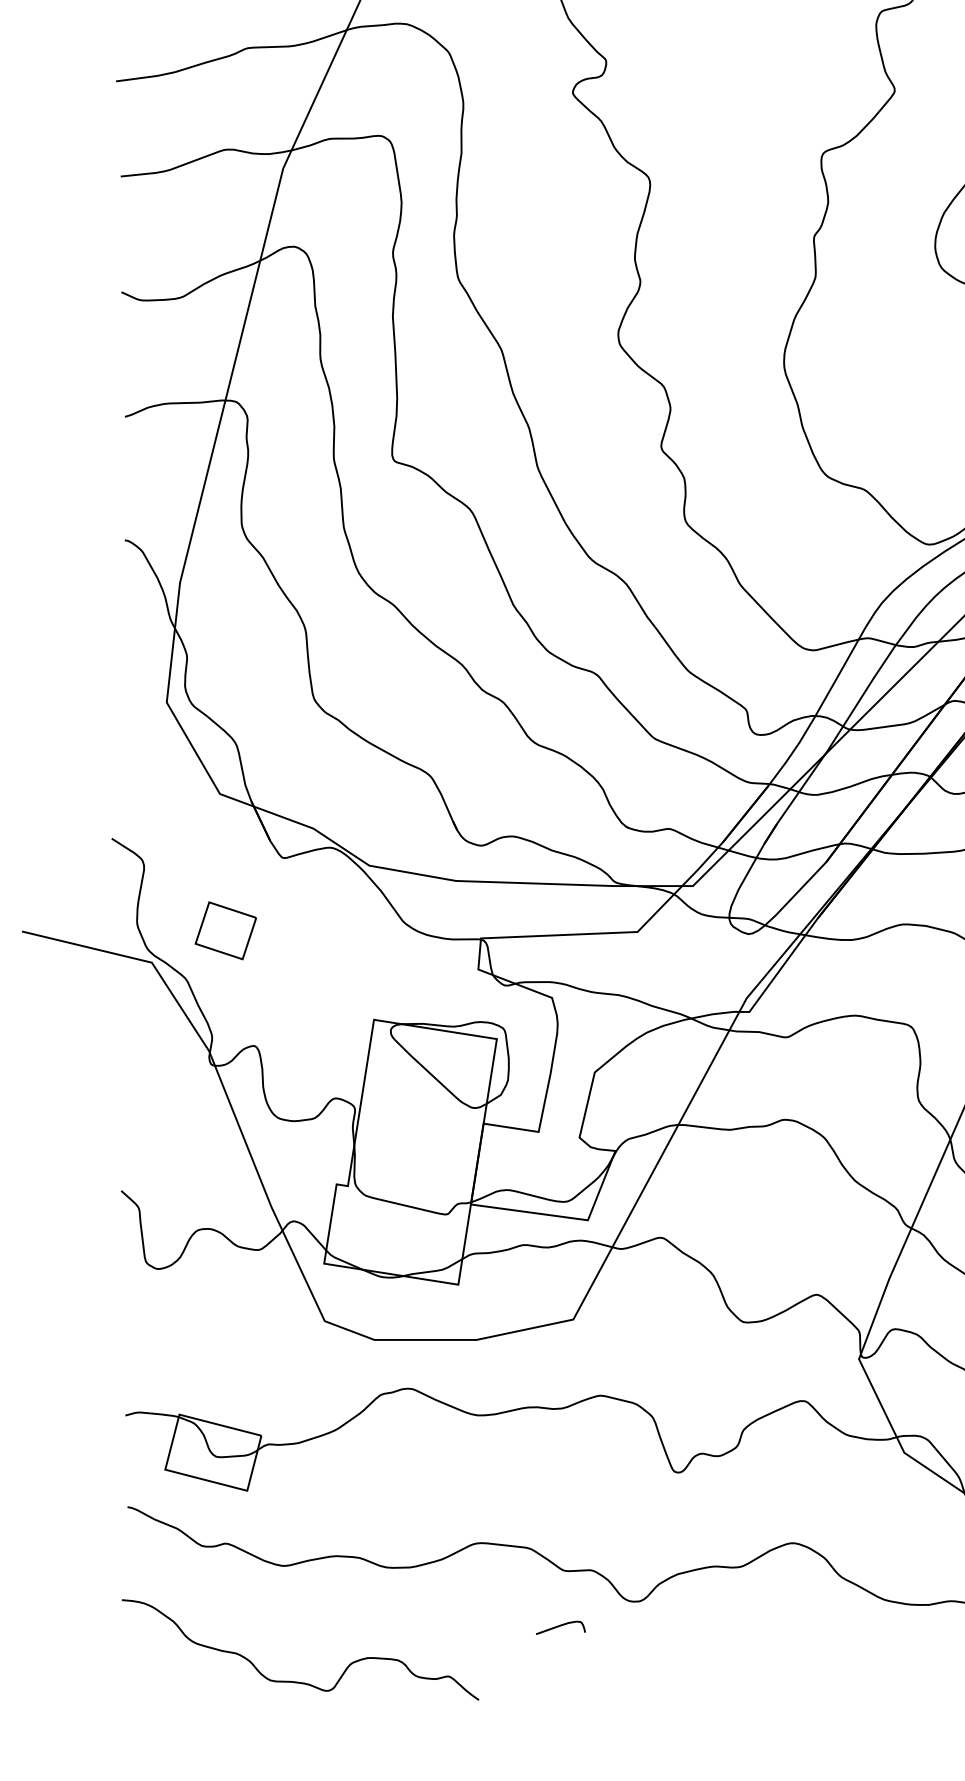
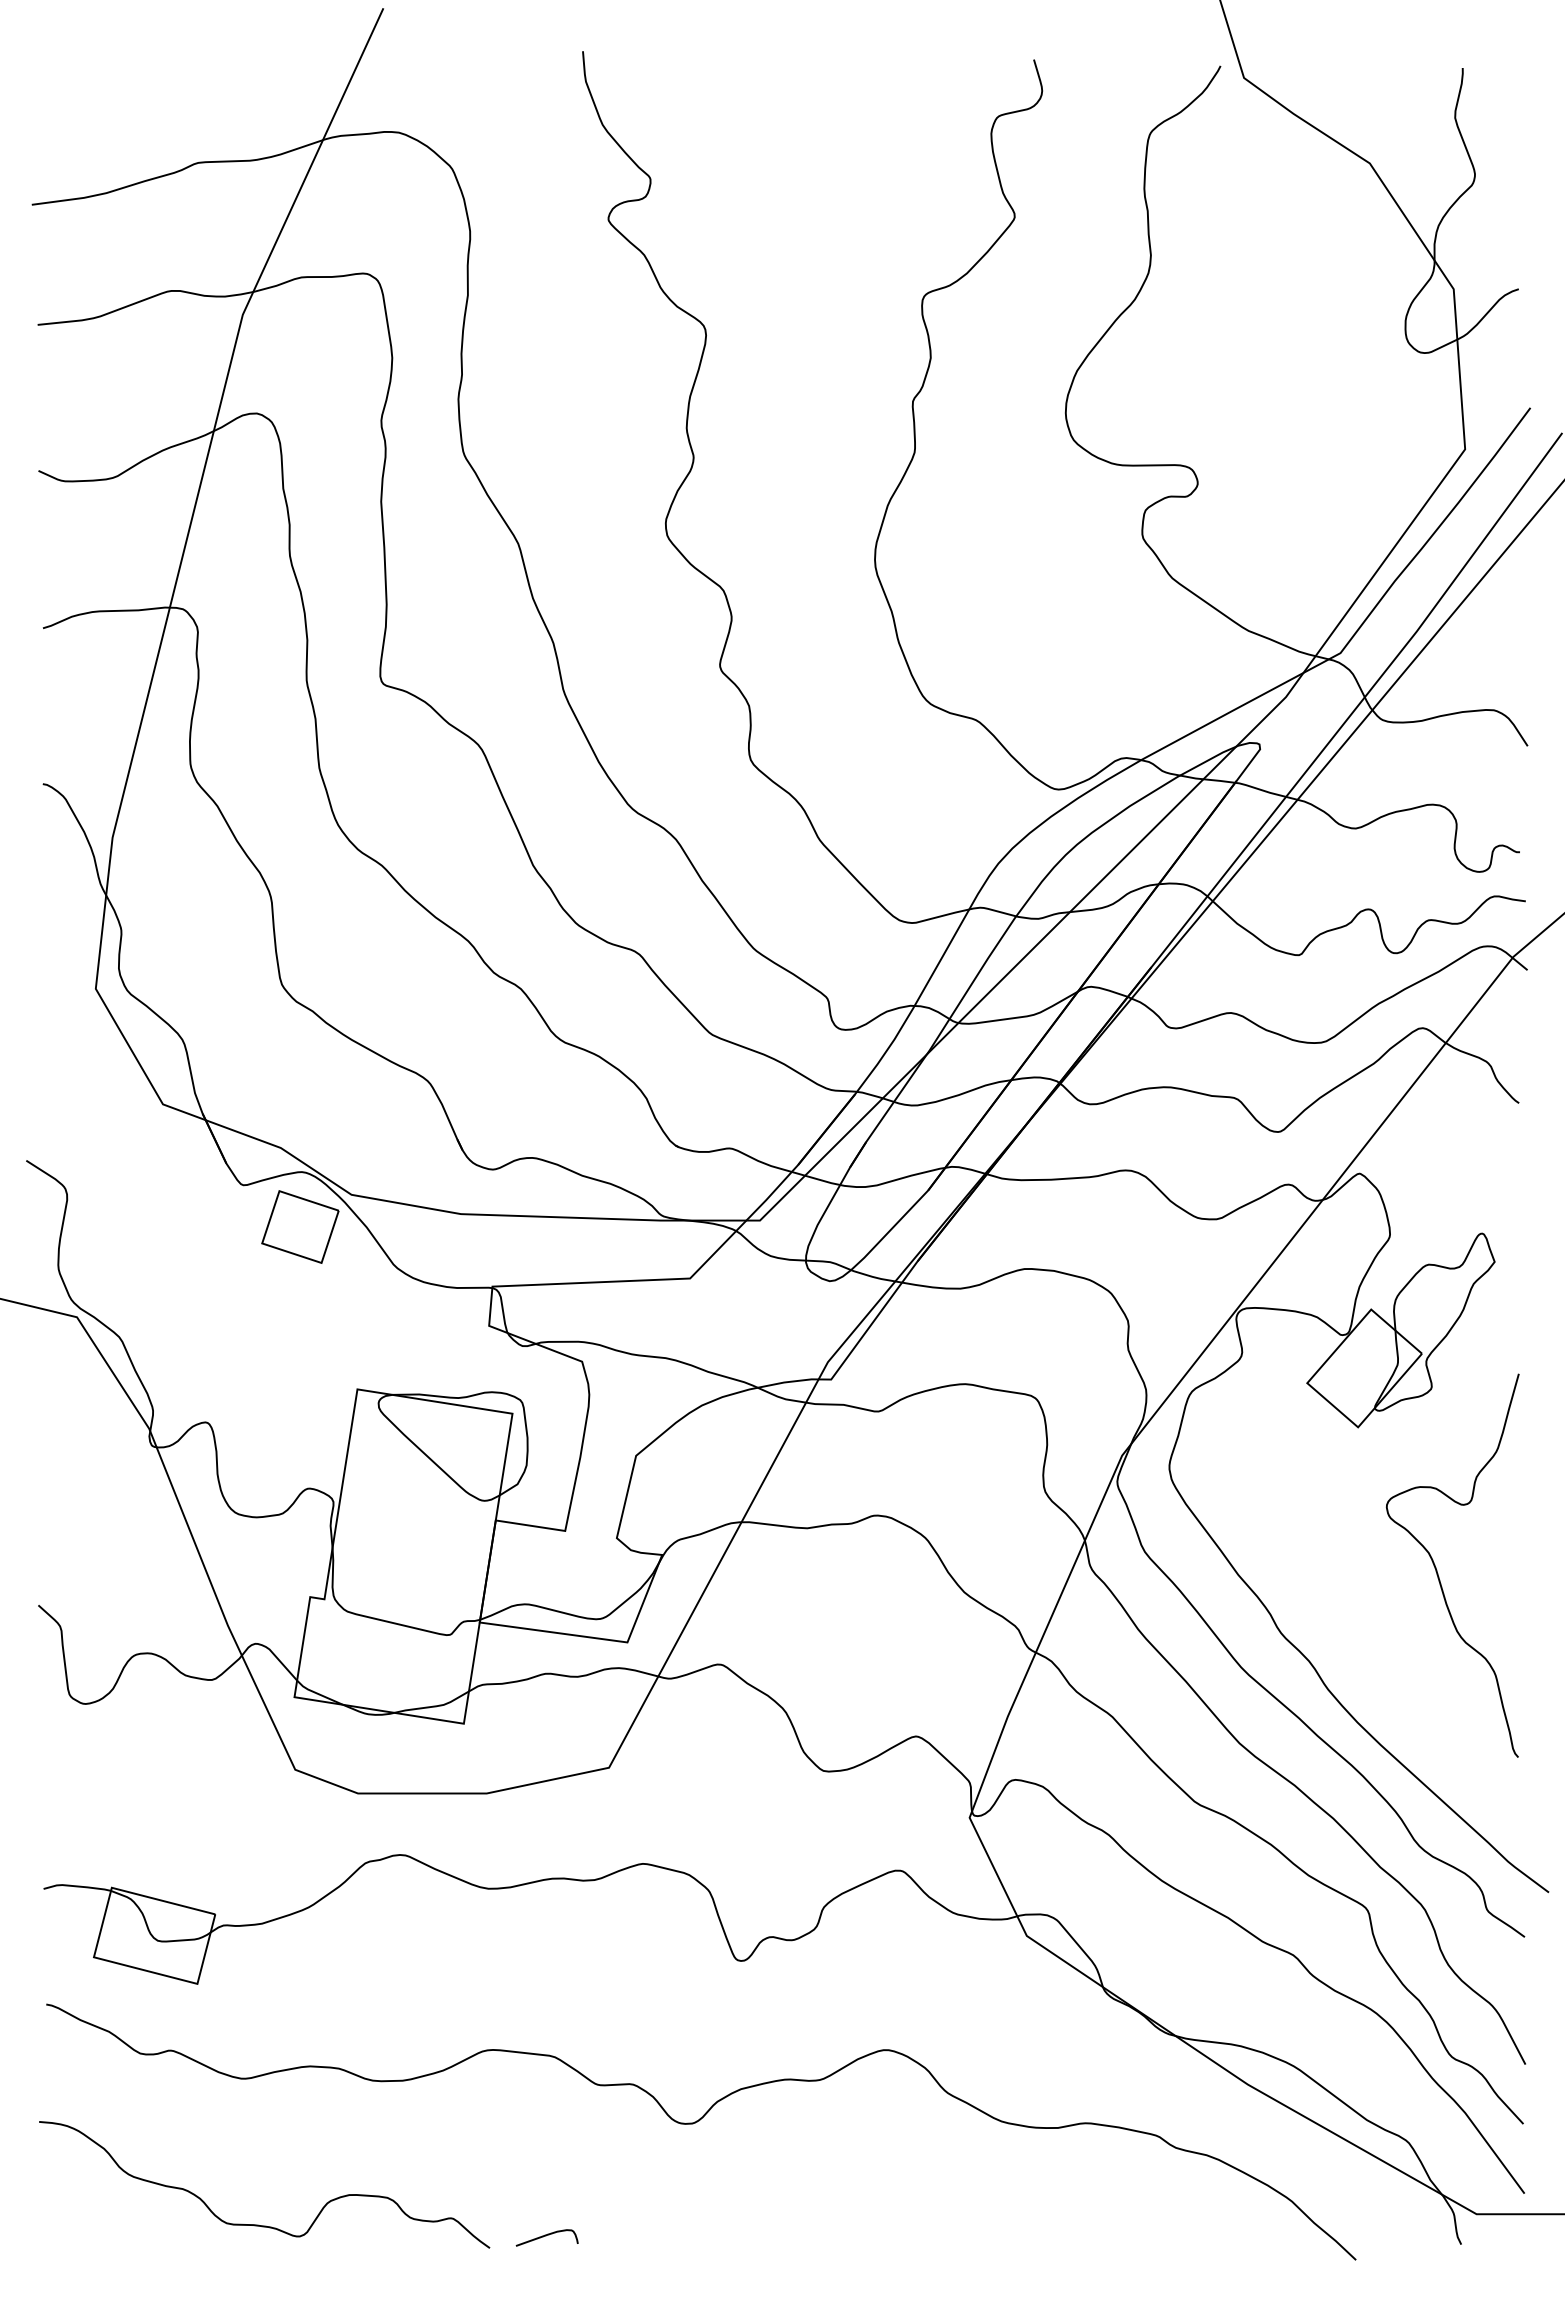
part: (225, 930) -> (300, 1226), moved
curve: (560, 1626) -> (546, 2236), moved

